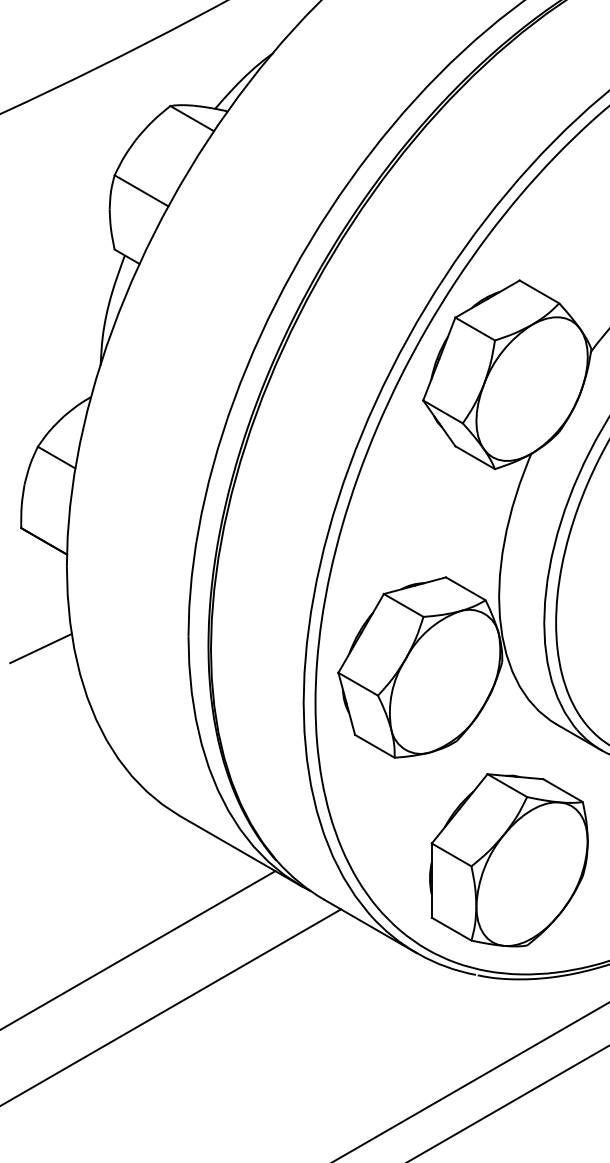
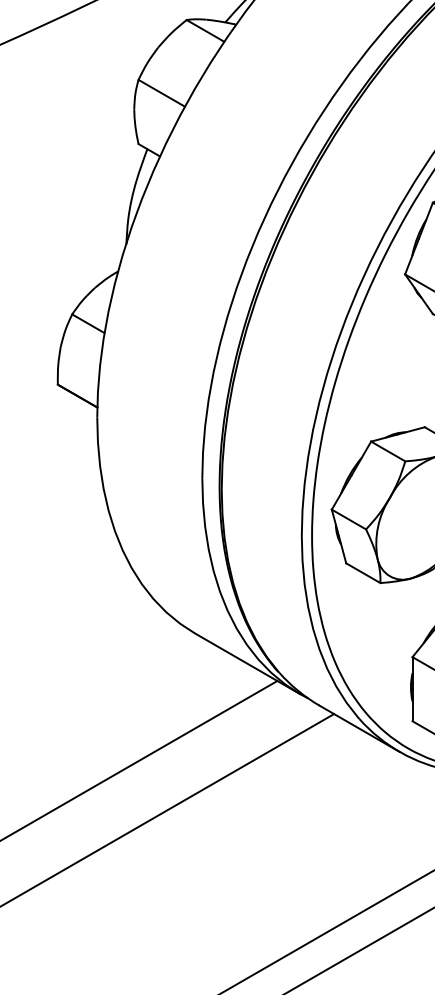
line: (40, 648) -> (74, 488), removed

